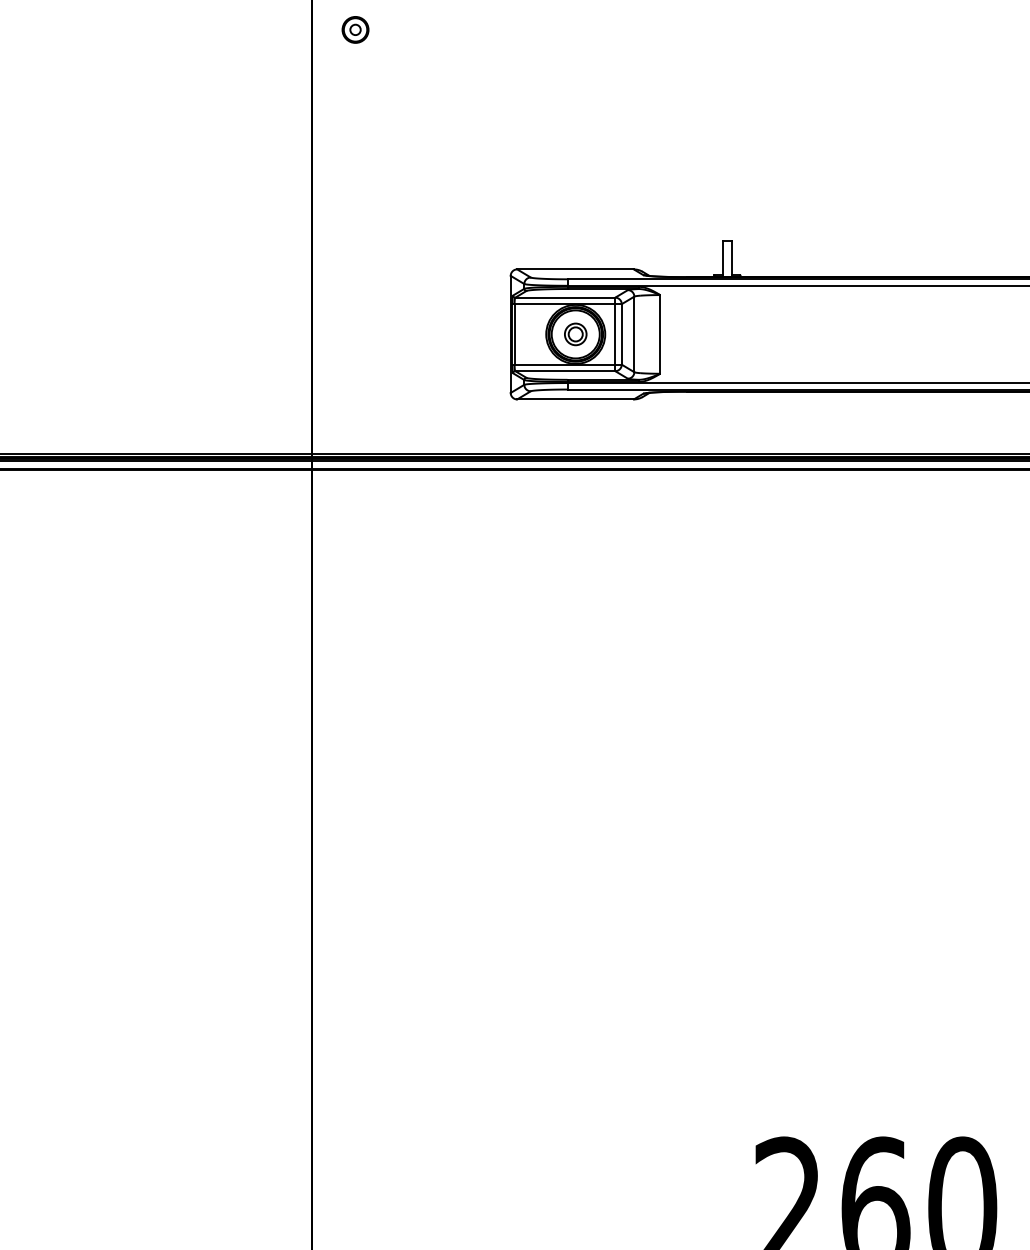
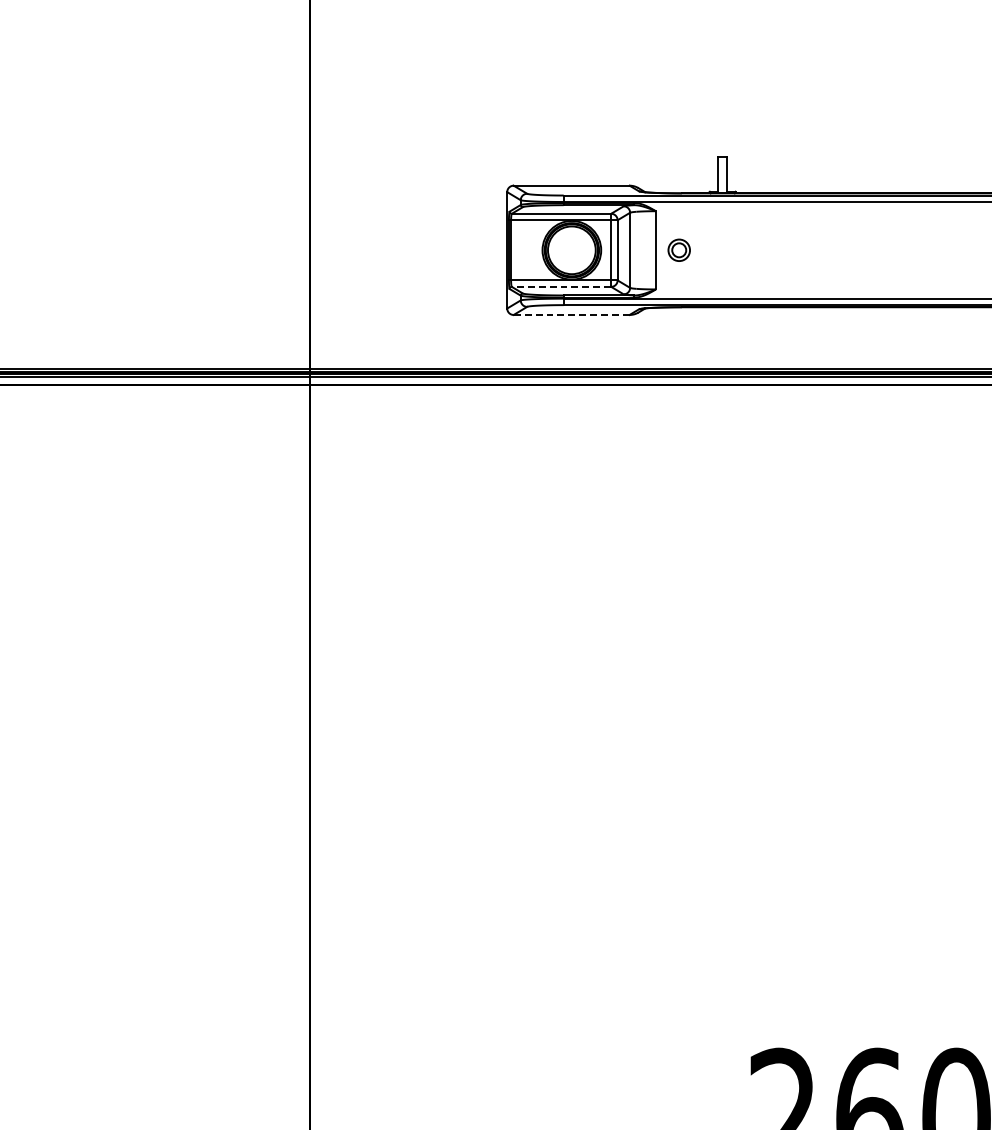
part: (575, 334) -> (679, 250), moved
line: (565, 371) -> (561, 287), solid -> dashed
line: (576, 399) -> (572, 315), solid -> dashed

